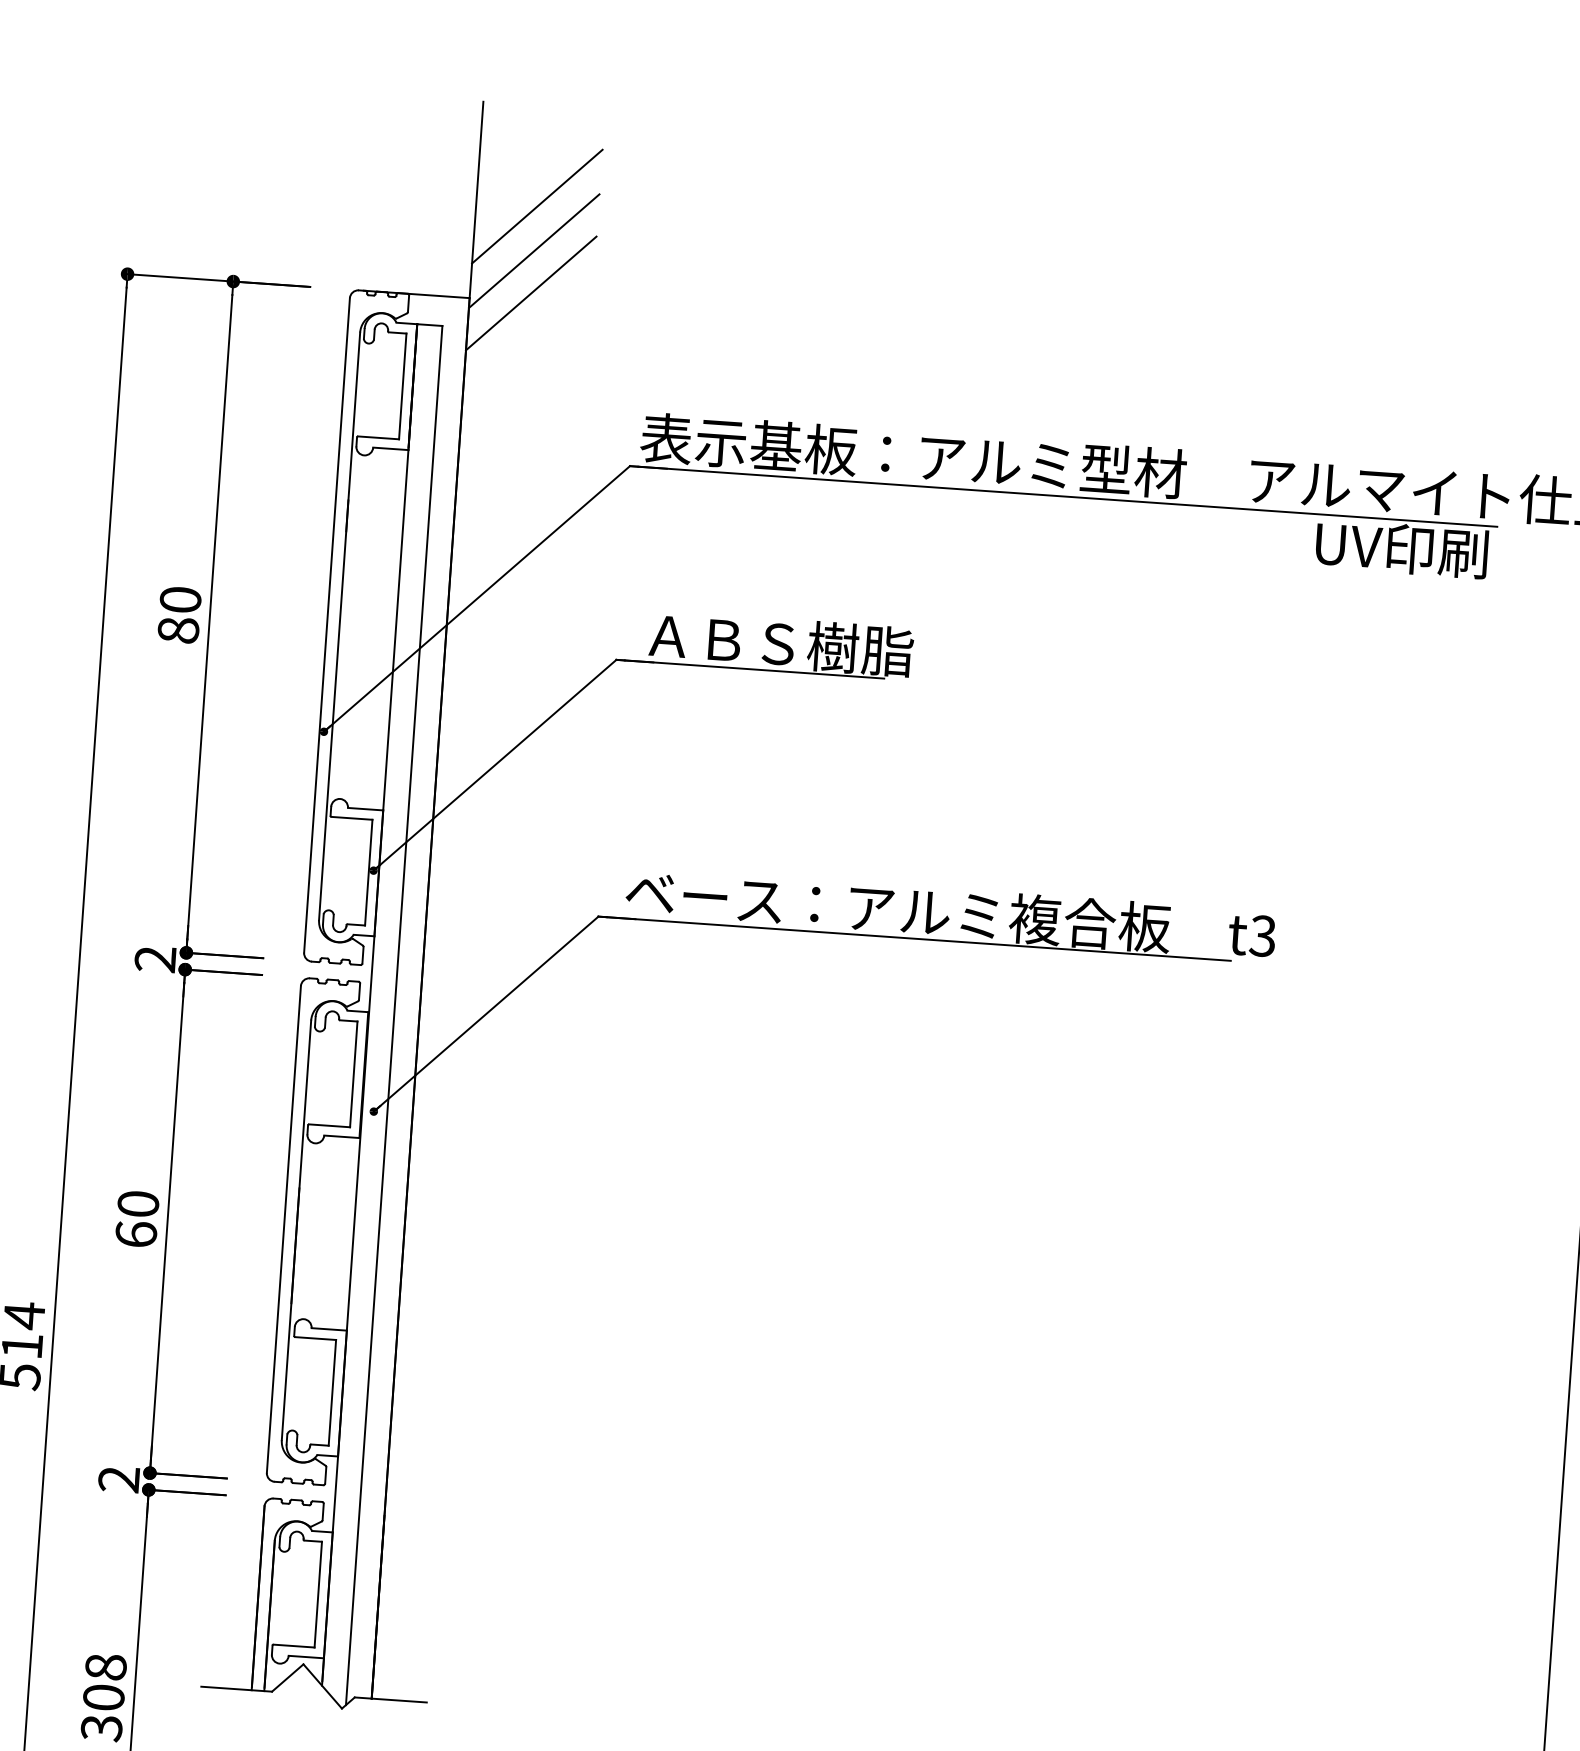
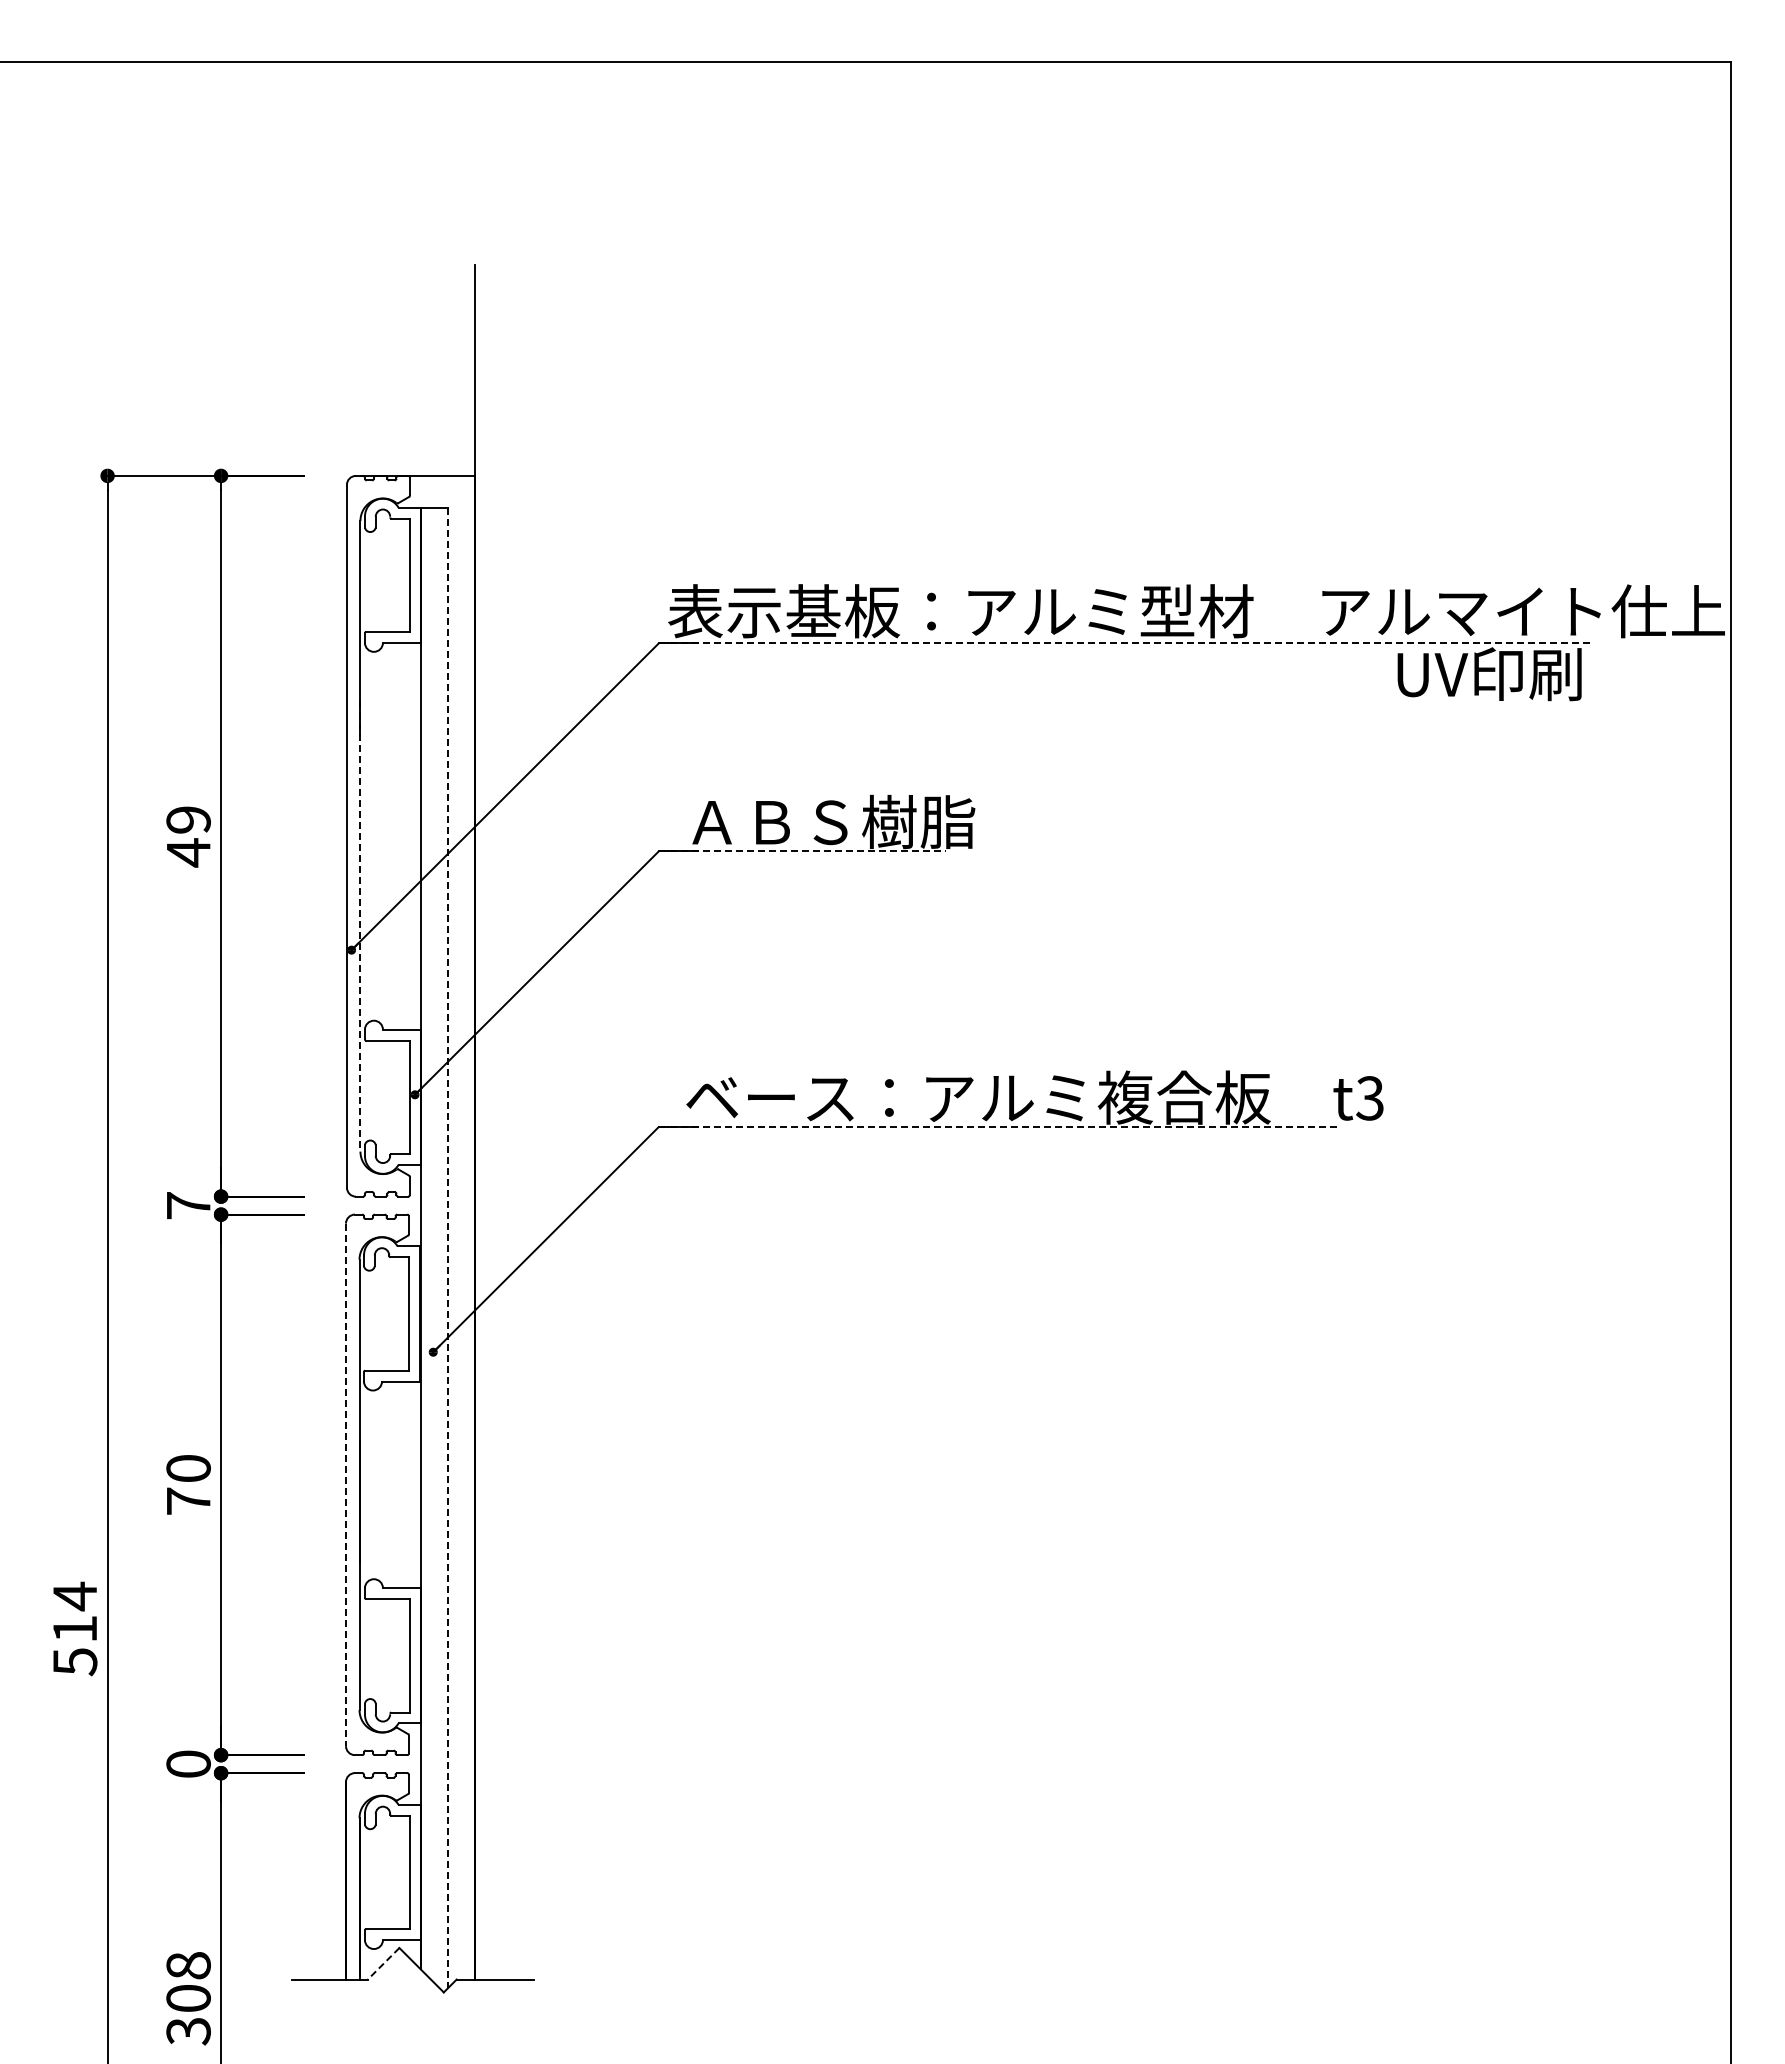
line: (536, 205) -> (539, 372), removed
line: (533, 250) -> (539, 420), removed
line: (530, 292) -> (539, 465), removed
line: (1063, 496) -> (1124, 643), solid -> dashed
text: (179, 615) -> (188, 836), 80 -> 49
line: (750, 669) -> (802, 851), solid -> dashed
line: (333, 710) -> (360, 926), solid -> dashed
line: (914, 939) -> (998, 1127), solid -> dashed
text: (155, 959) -> (188, 1205), 2 -> 7
line: (393, 1015) -> (447, 1248), solid -> dashed
line: (283, 1230) -> (345, 1485), solid -> dashed
text: (136, 1233) -> (188, 1500), 60 -> 70
text: (119, 1478) -> (188, 1763), 2 -> 0
line: (287, 1678) -> (383, 1964), solid -> dashed

